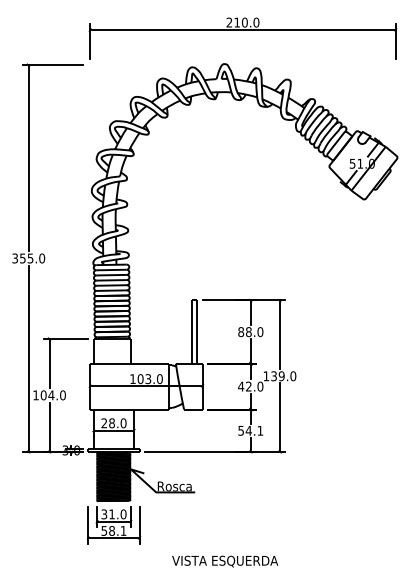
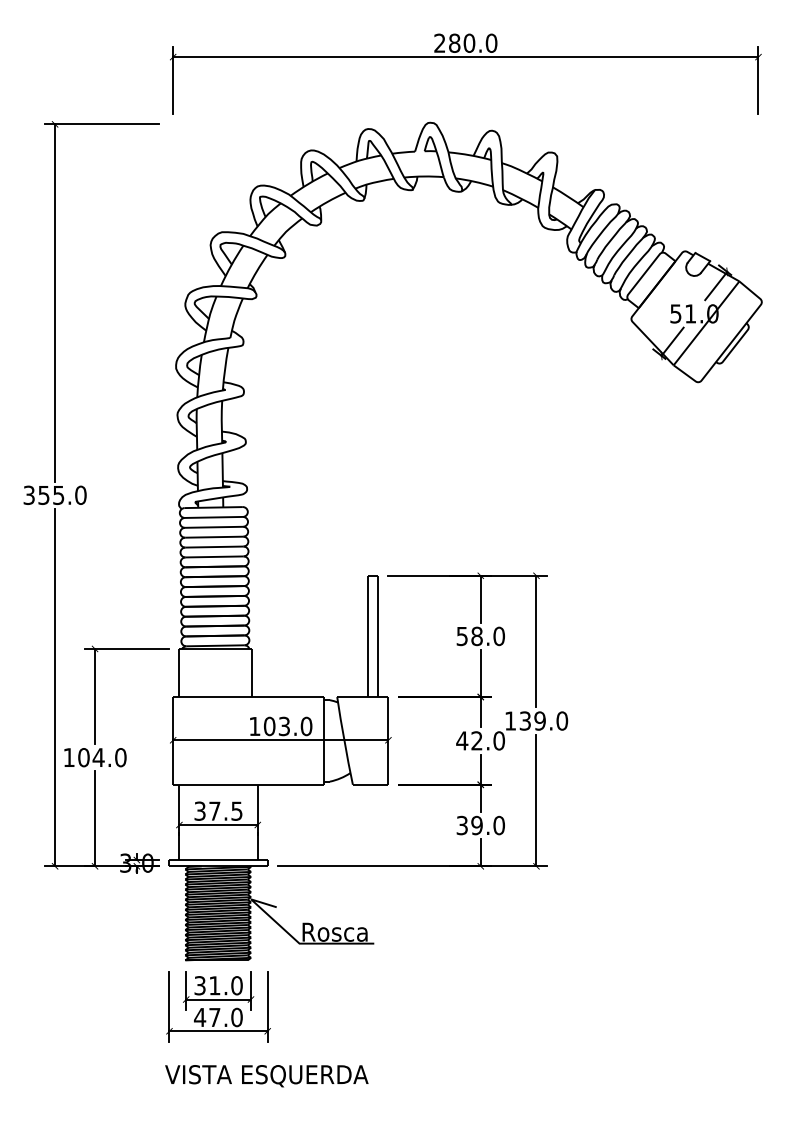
text: (237, 22) -> (455, 43), 210.0 -> 280.0
text: (241, 331) -> (462, 635), 88.0 -> 58.0
text: (113, 423) -> (217, 811), 28.0 -> 37.5
text: (250, 430) -> (480, 824), 54.1 -> 39.0
text: (113, 530) -> (217, 1016), 58.1 -> 47.0
text: (225, 561) -> (267, 1076), moved

